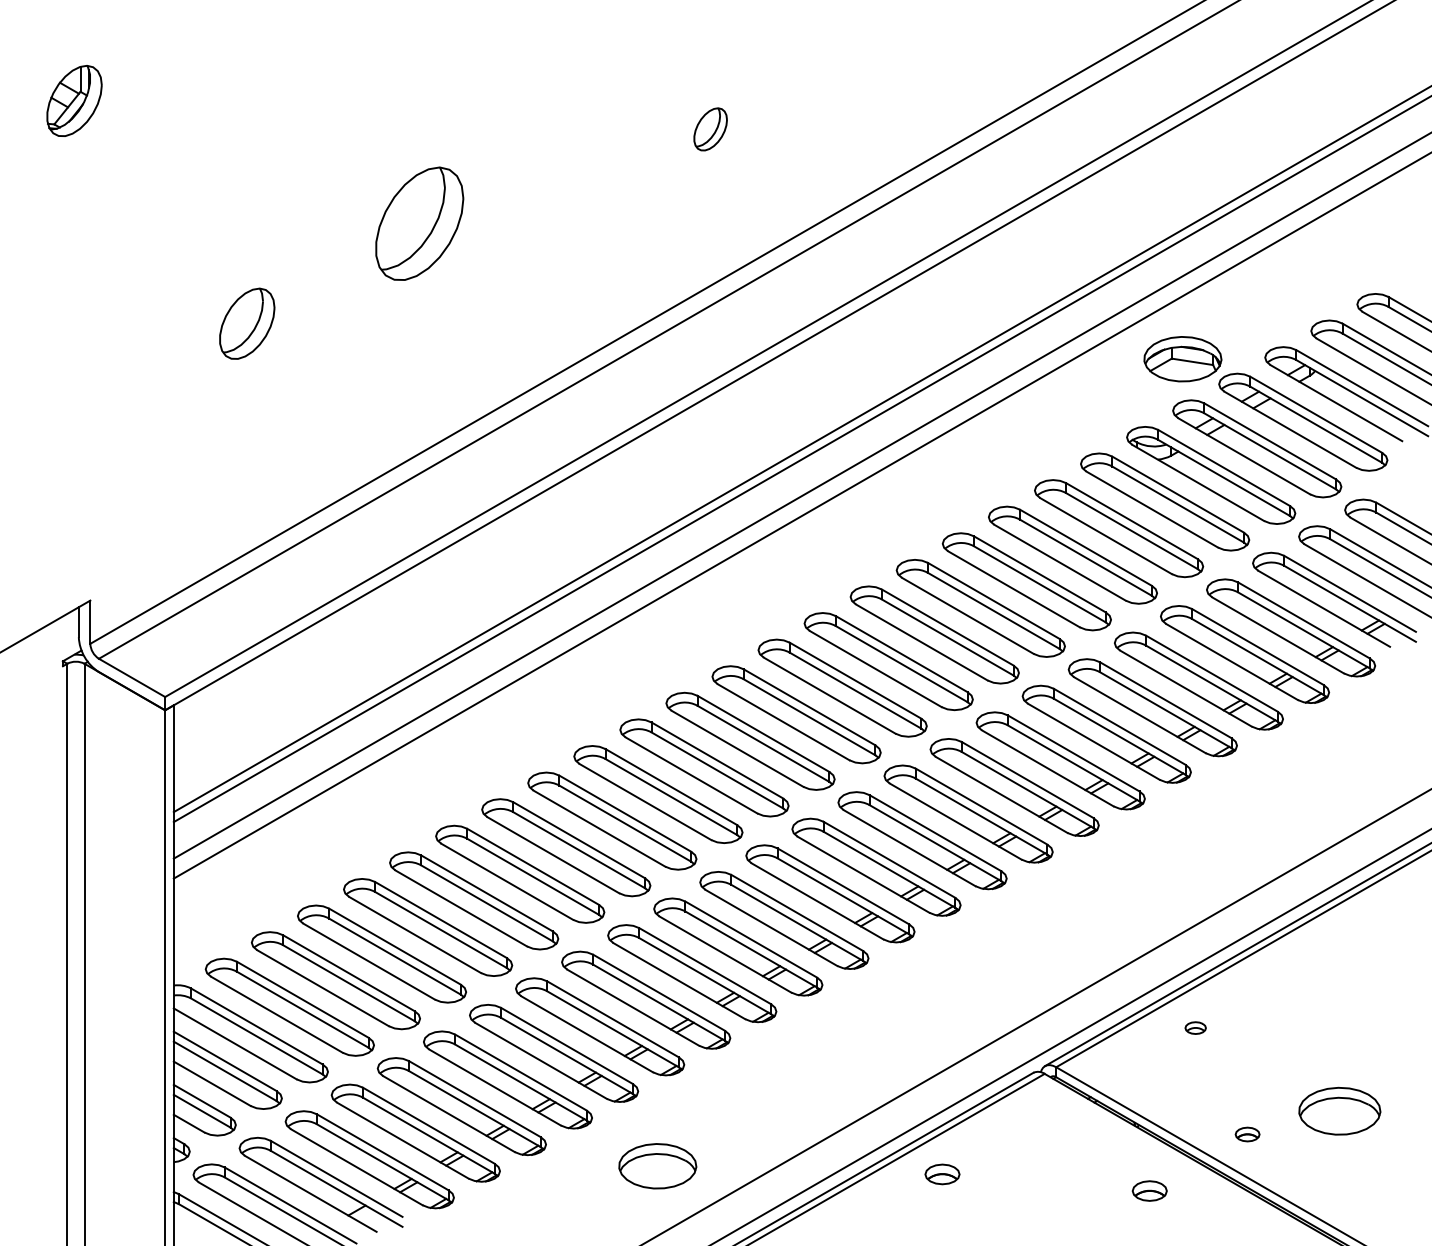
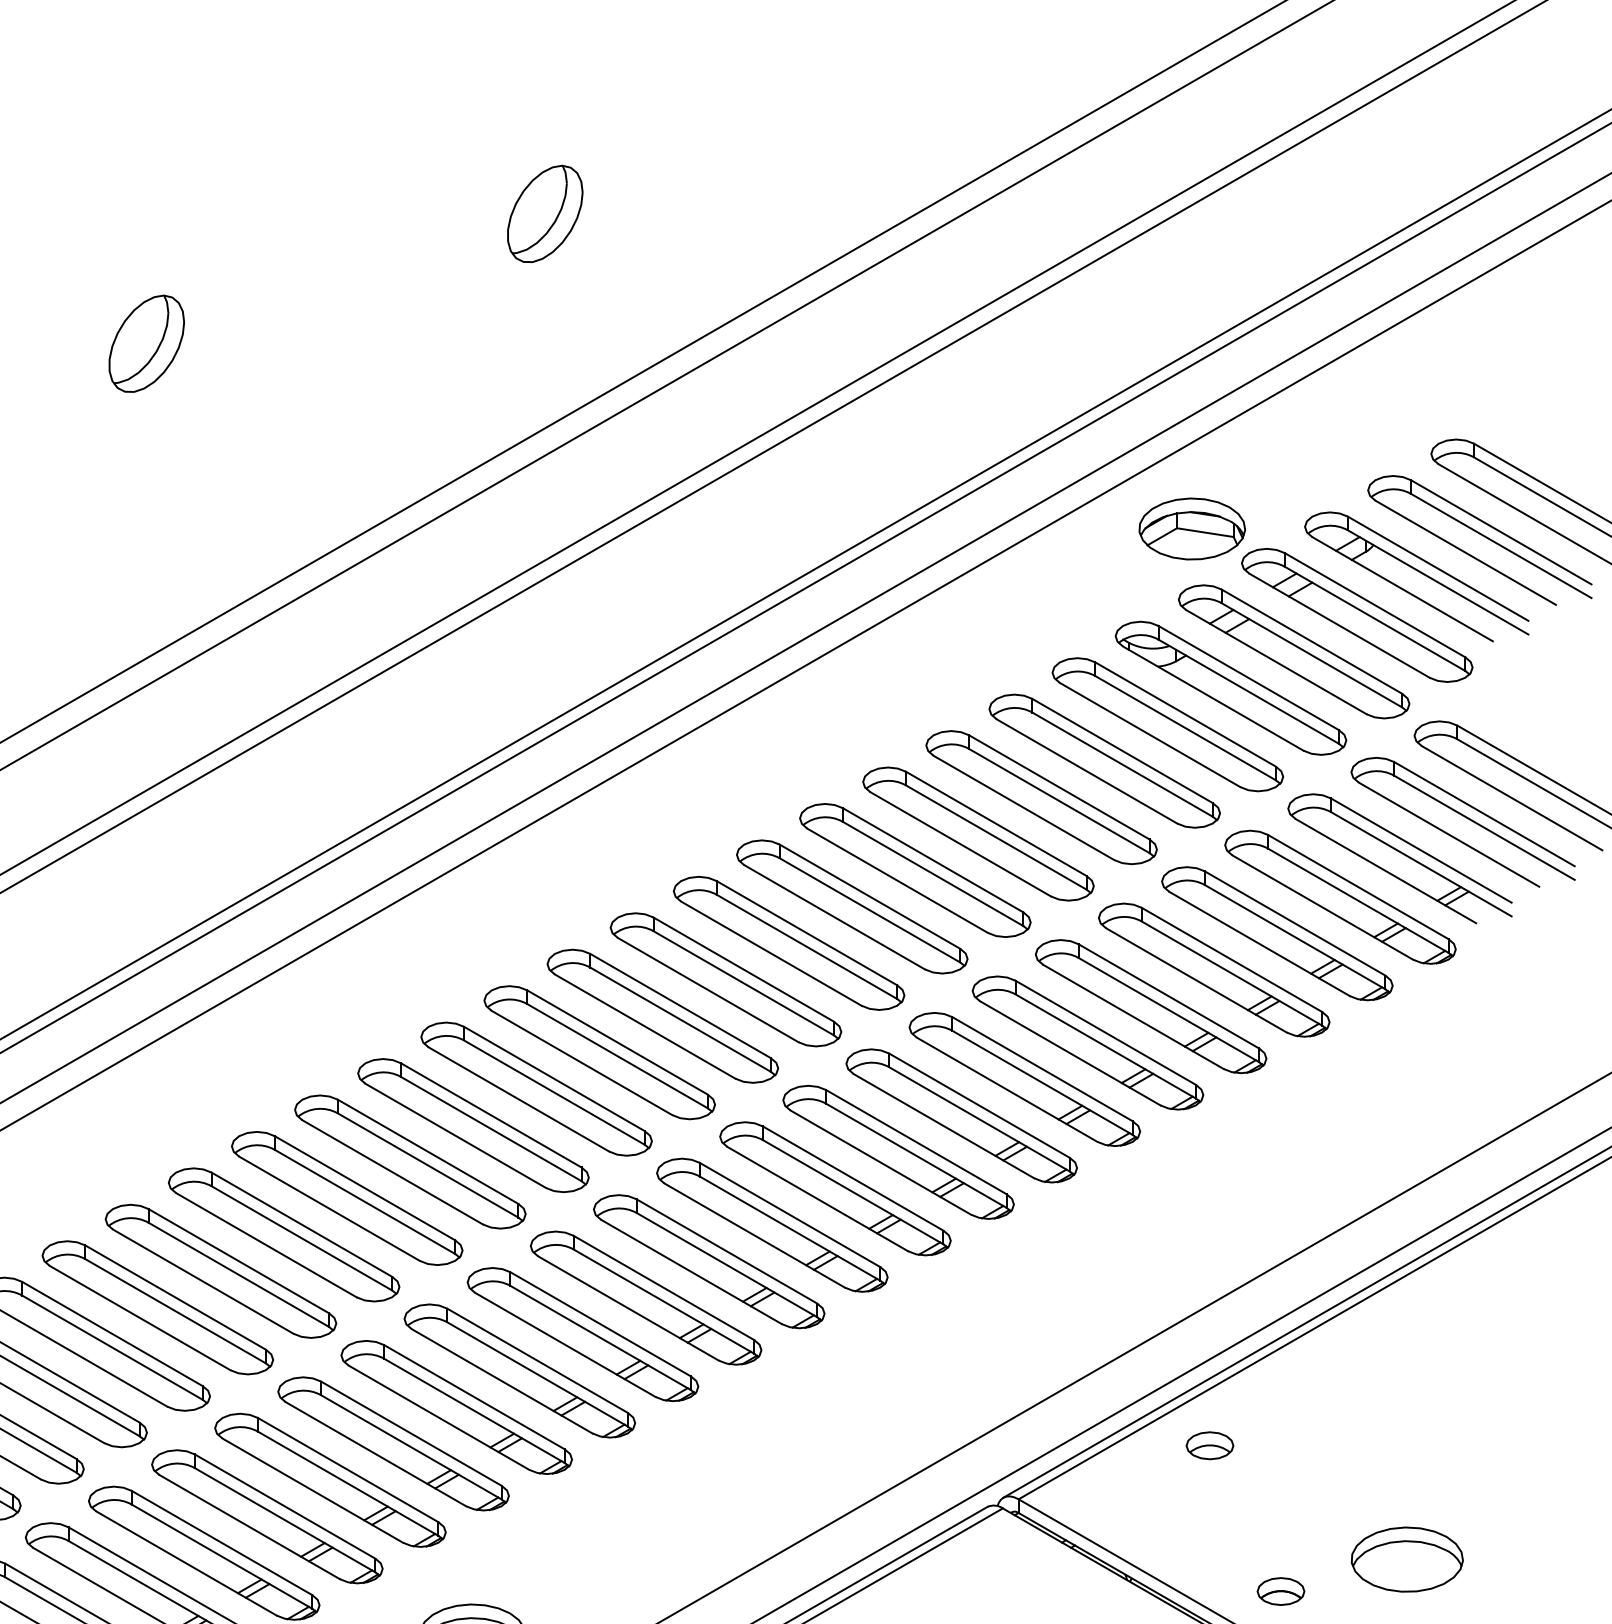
part: (710, 129) -> (544, 214), size x1.67
part: (420, 224) -> (147, 344), size x0.62
part: (1195, 1027) -> (1209, 1444), size x1.67
part: (1247, 1134) -> (1280, 1591), size x1.43

